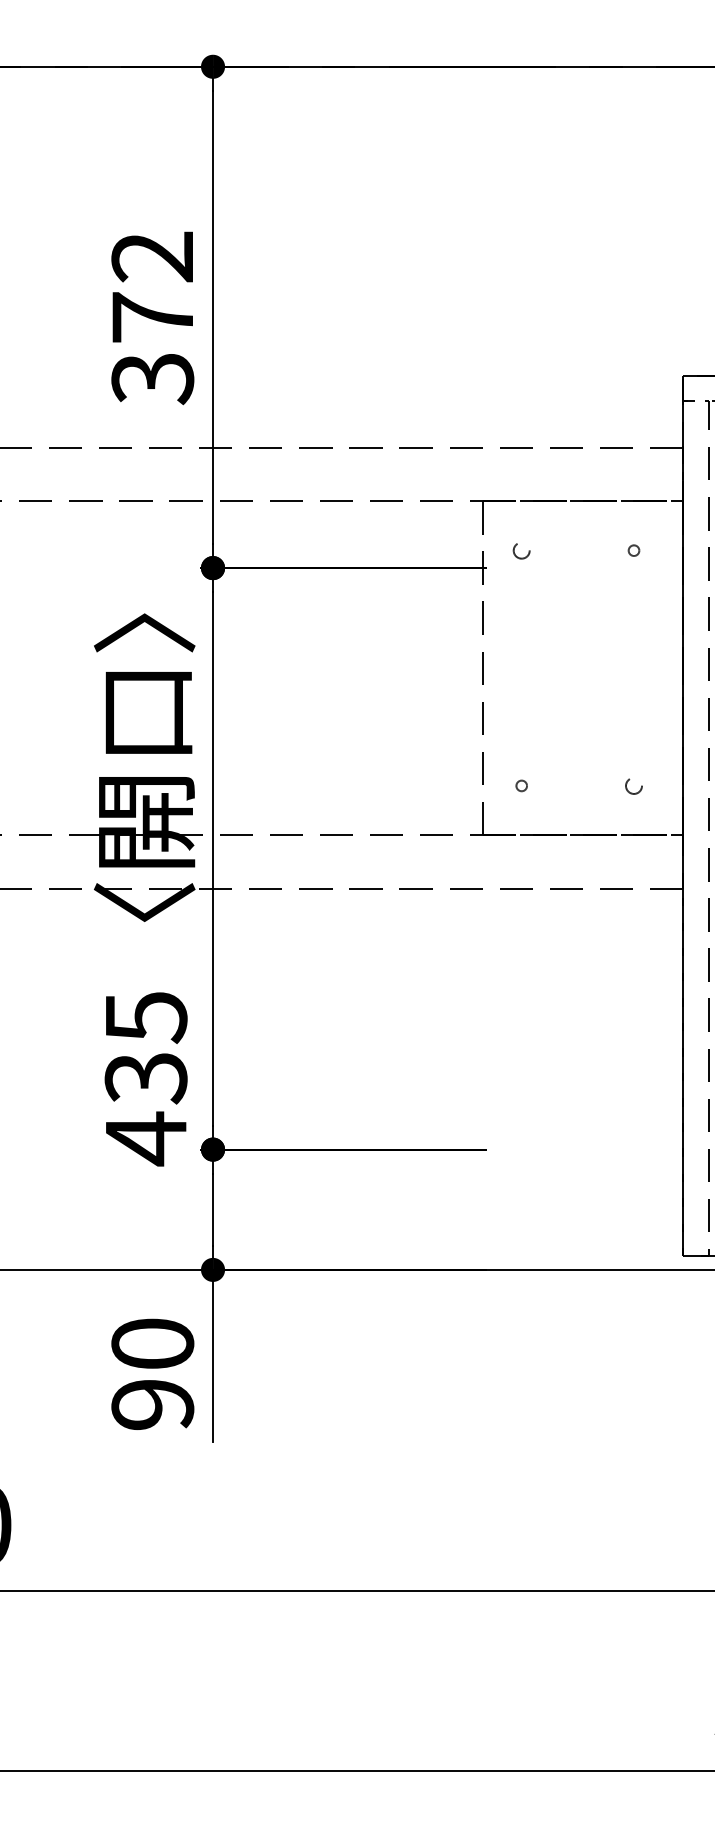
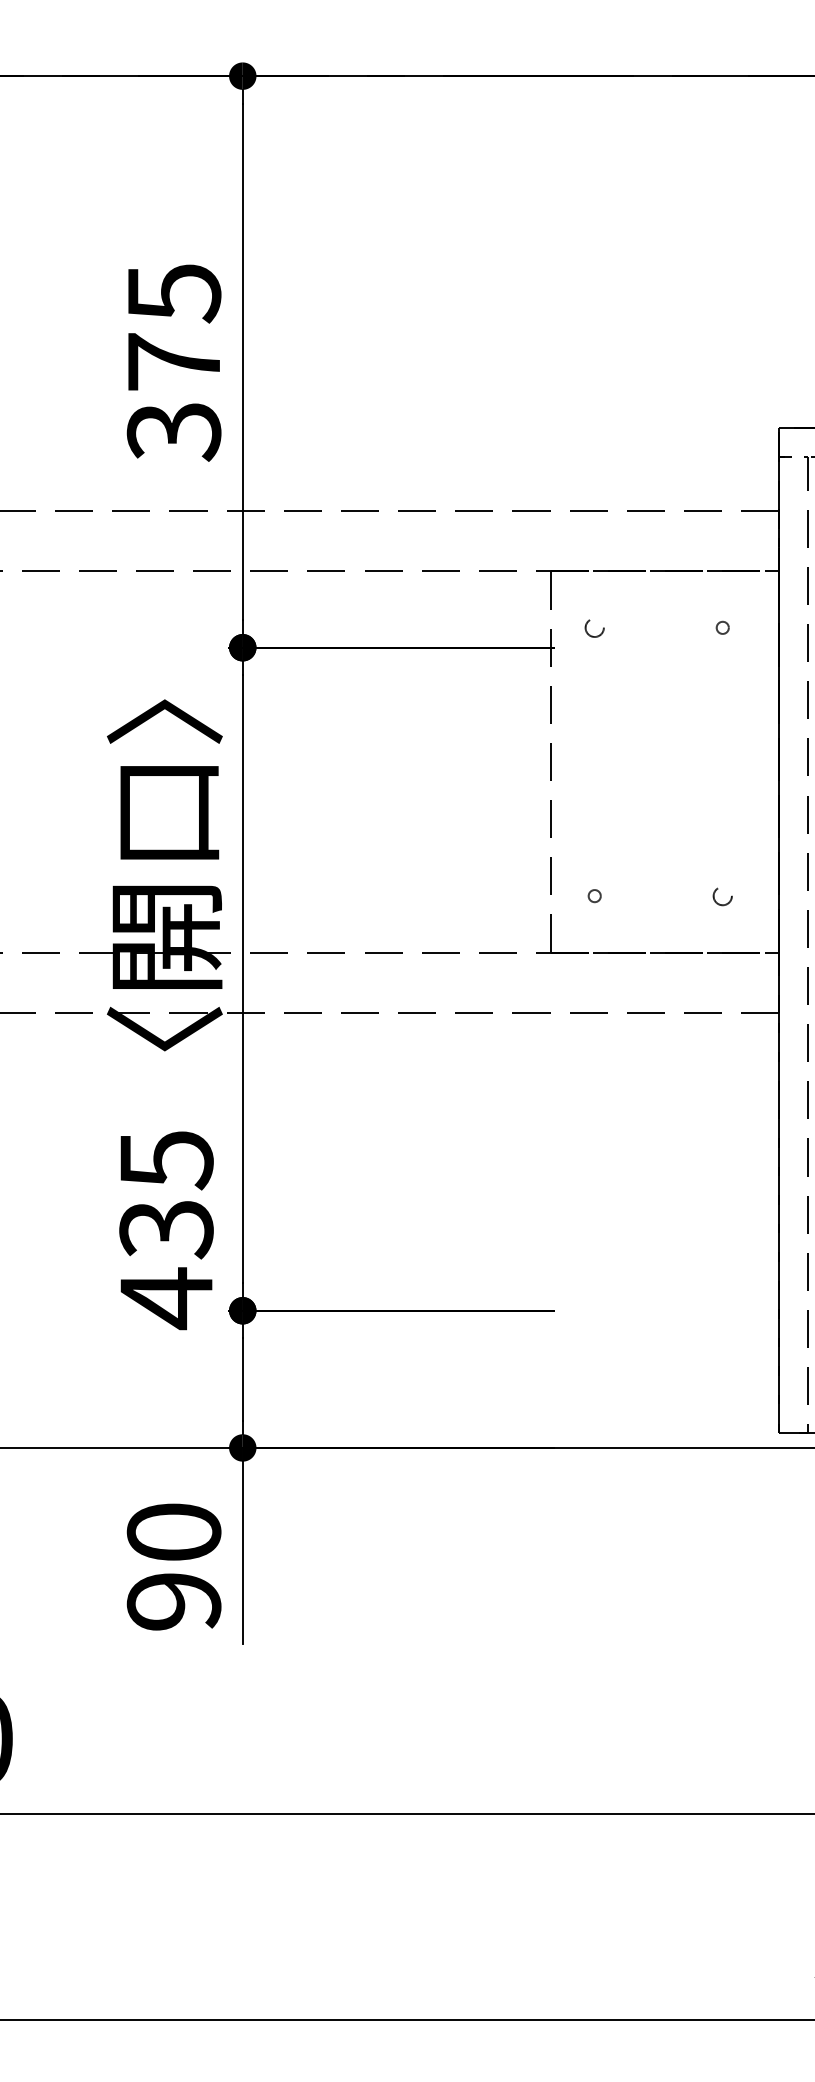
text: (152, 257) -> (173, 293), 372 -> 375

